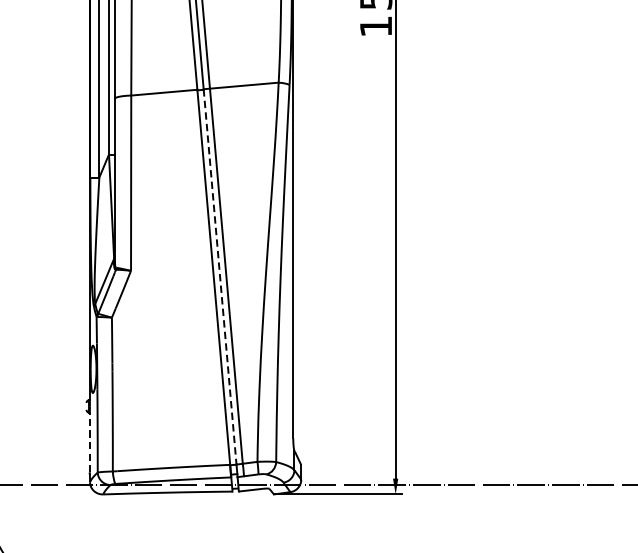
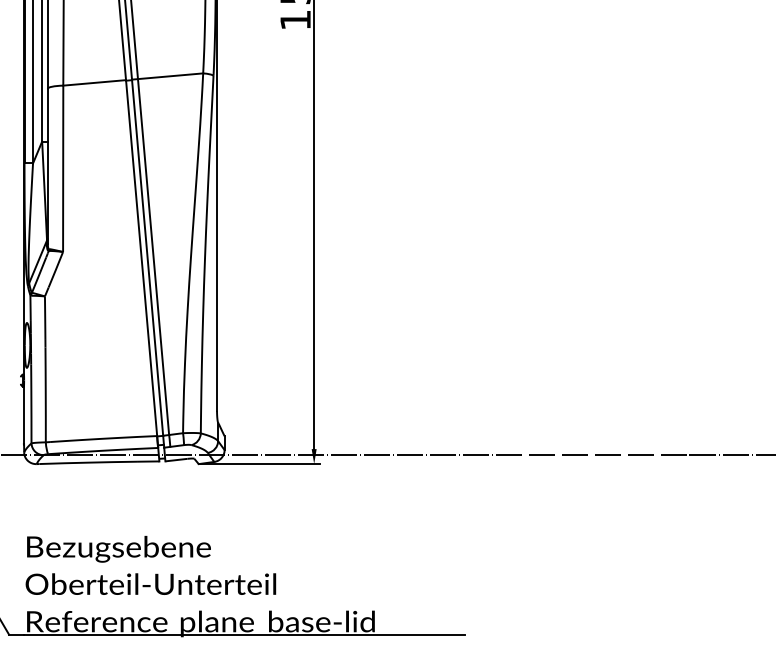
line: (219, 276) -> (147, 257), dashed -> solid
line: (89, 442) -> (23, 414), dashed -> solid

